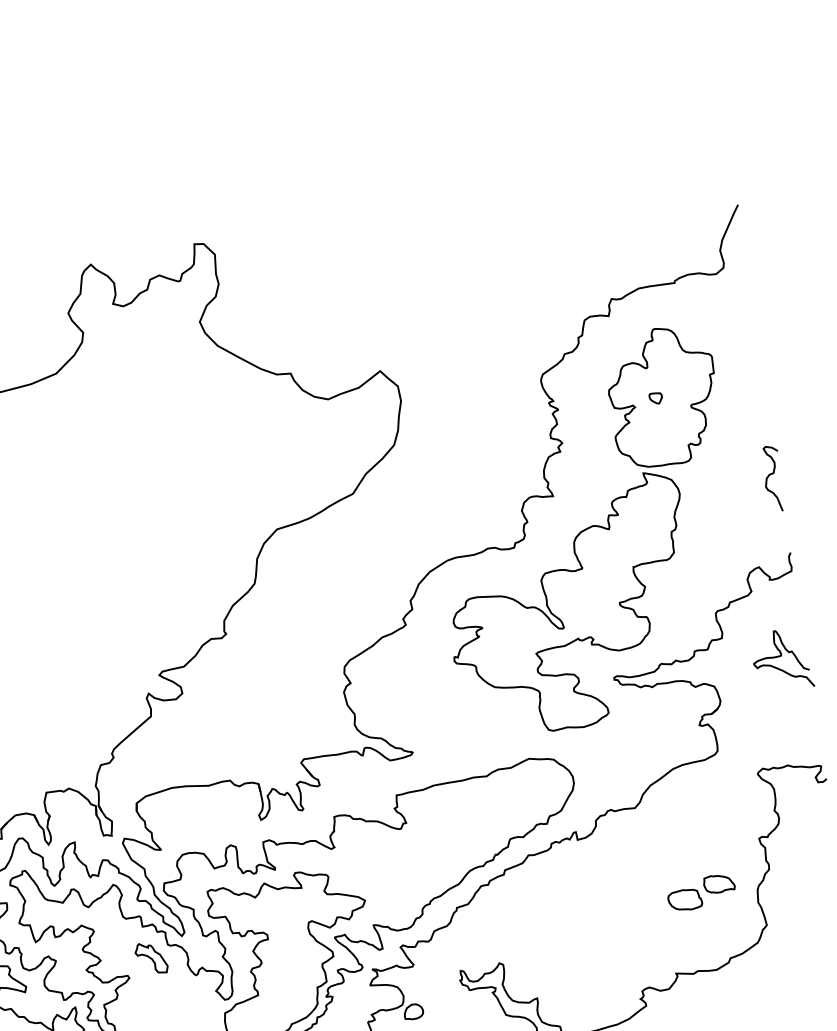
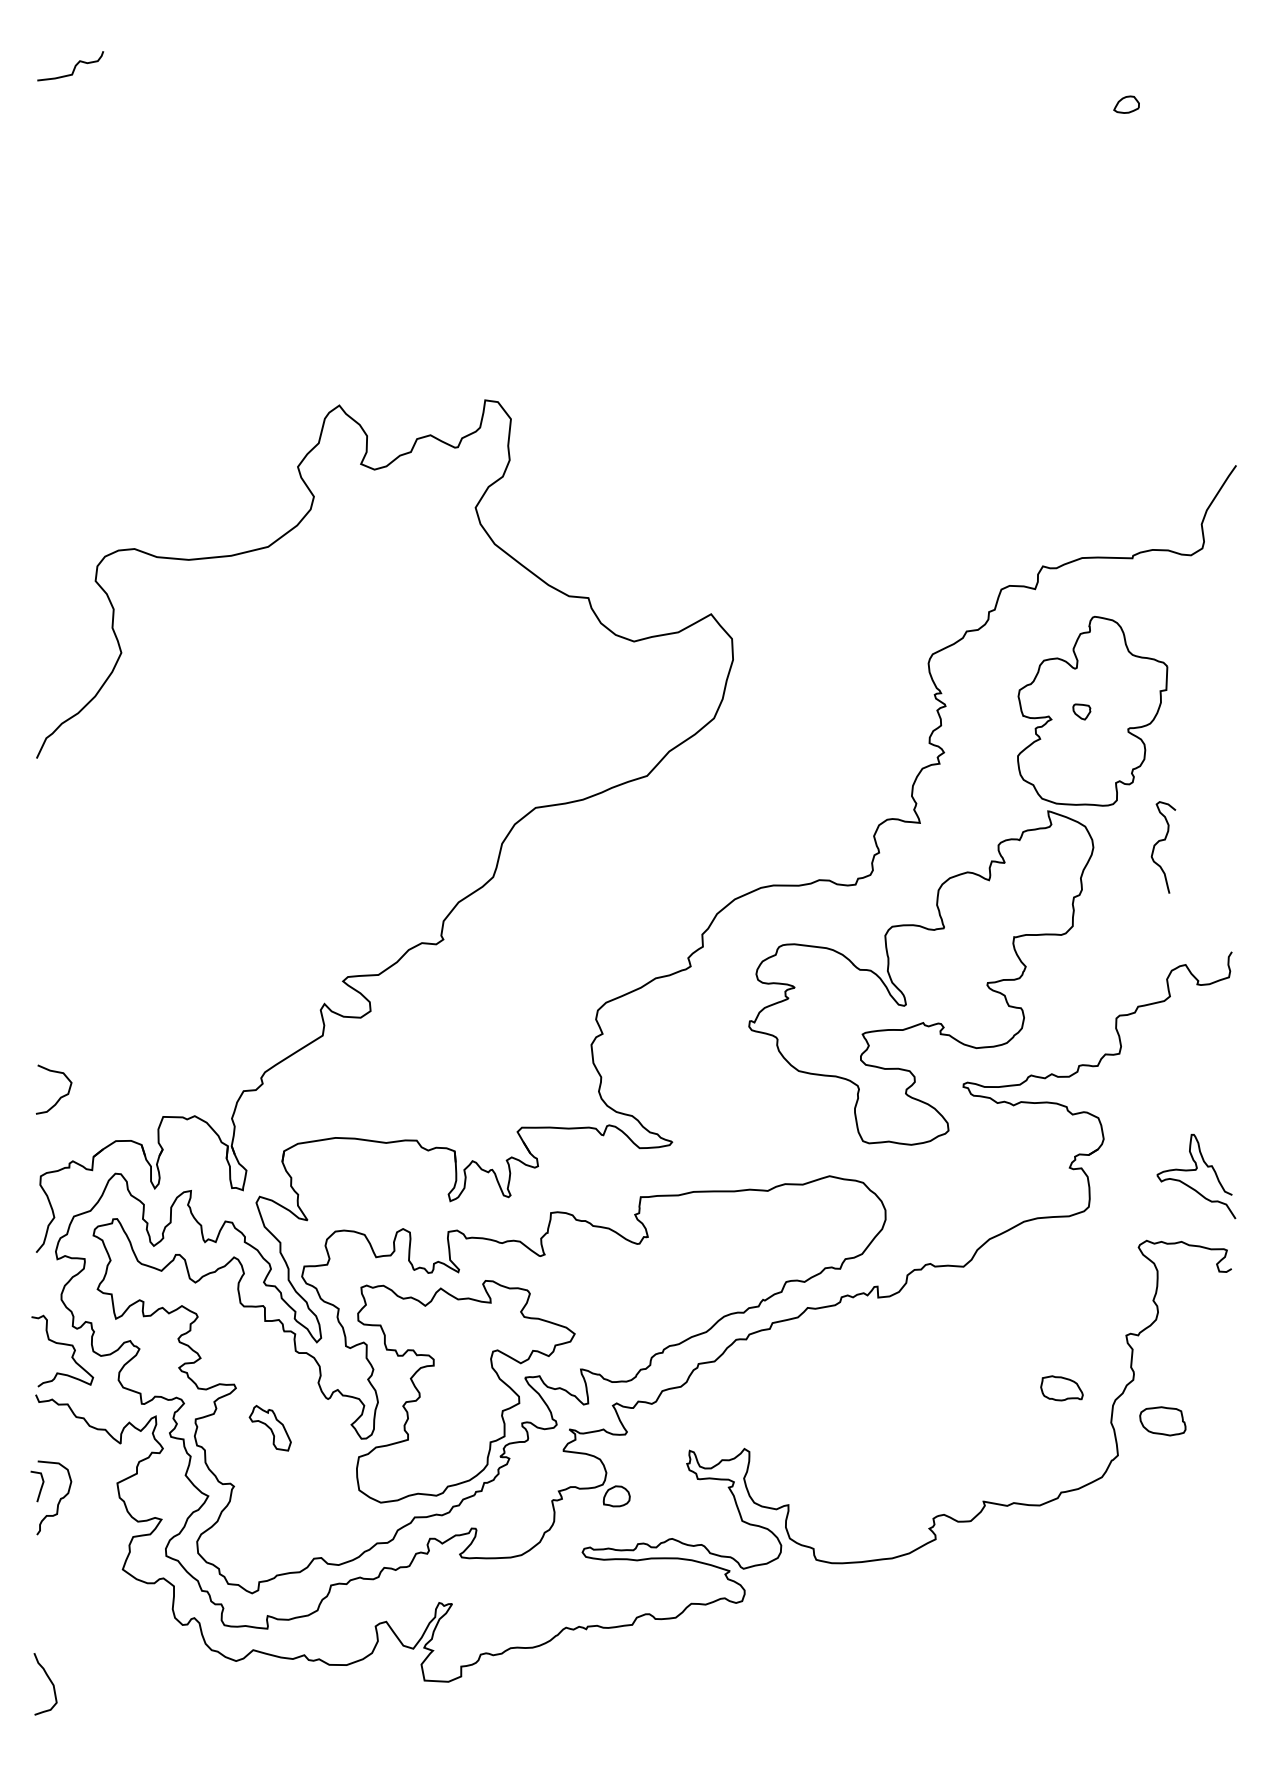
curve: (771, 474) -> (1162, 841), moved
curve: (781, 656) -> (1196, 1170), moved
part: (684, 900) -> (1162, 1421), moved
part: (150, 958) -> (269, 1428), moved

